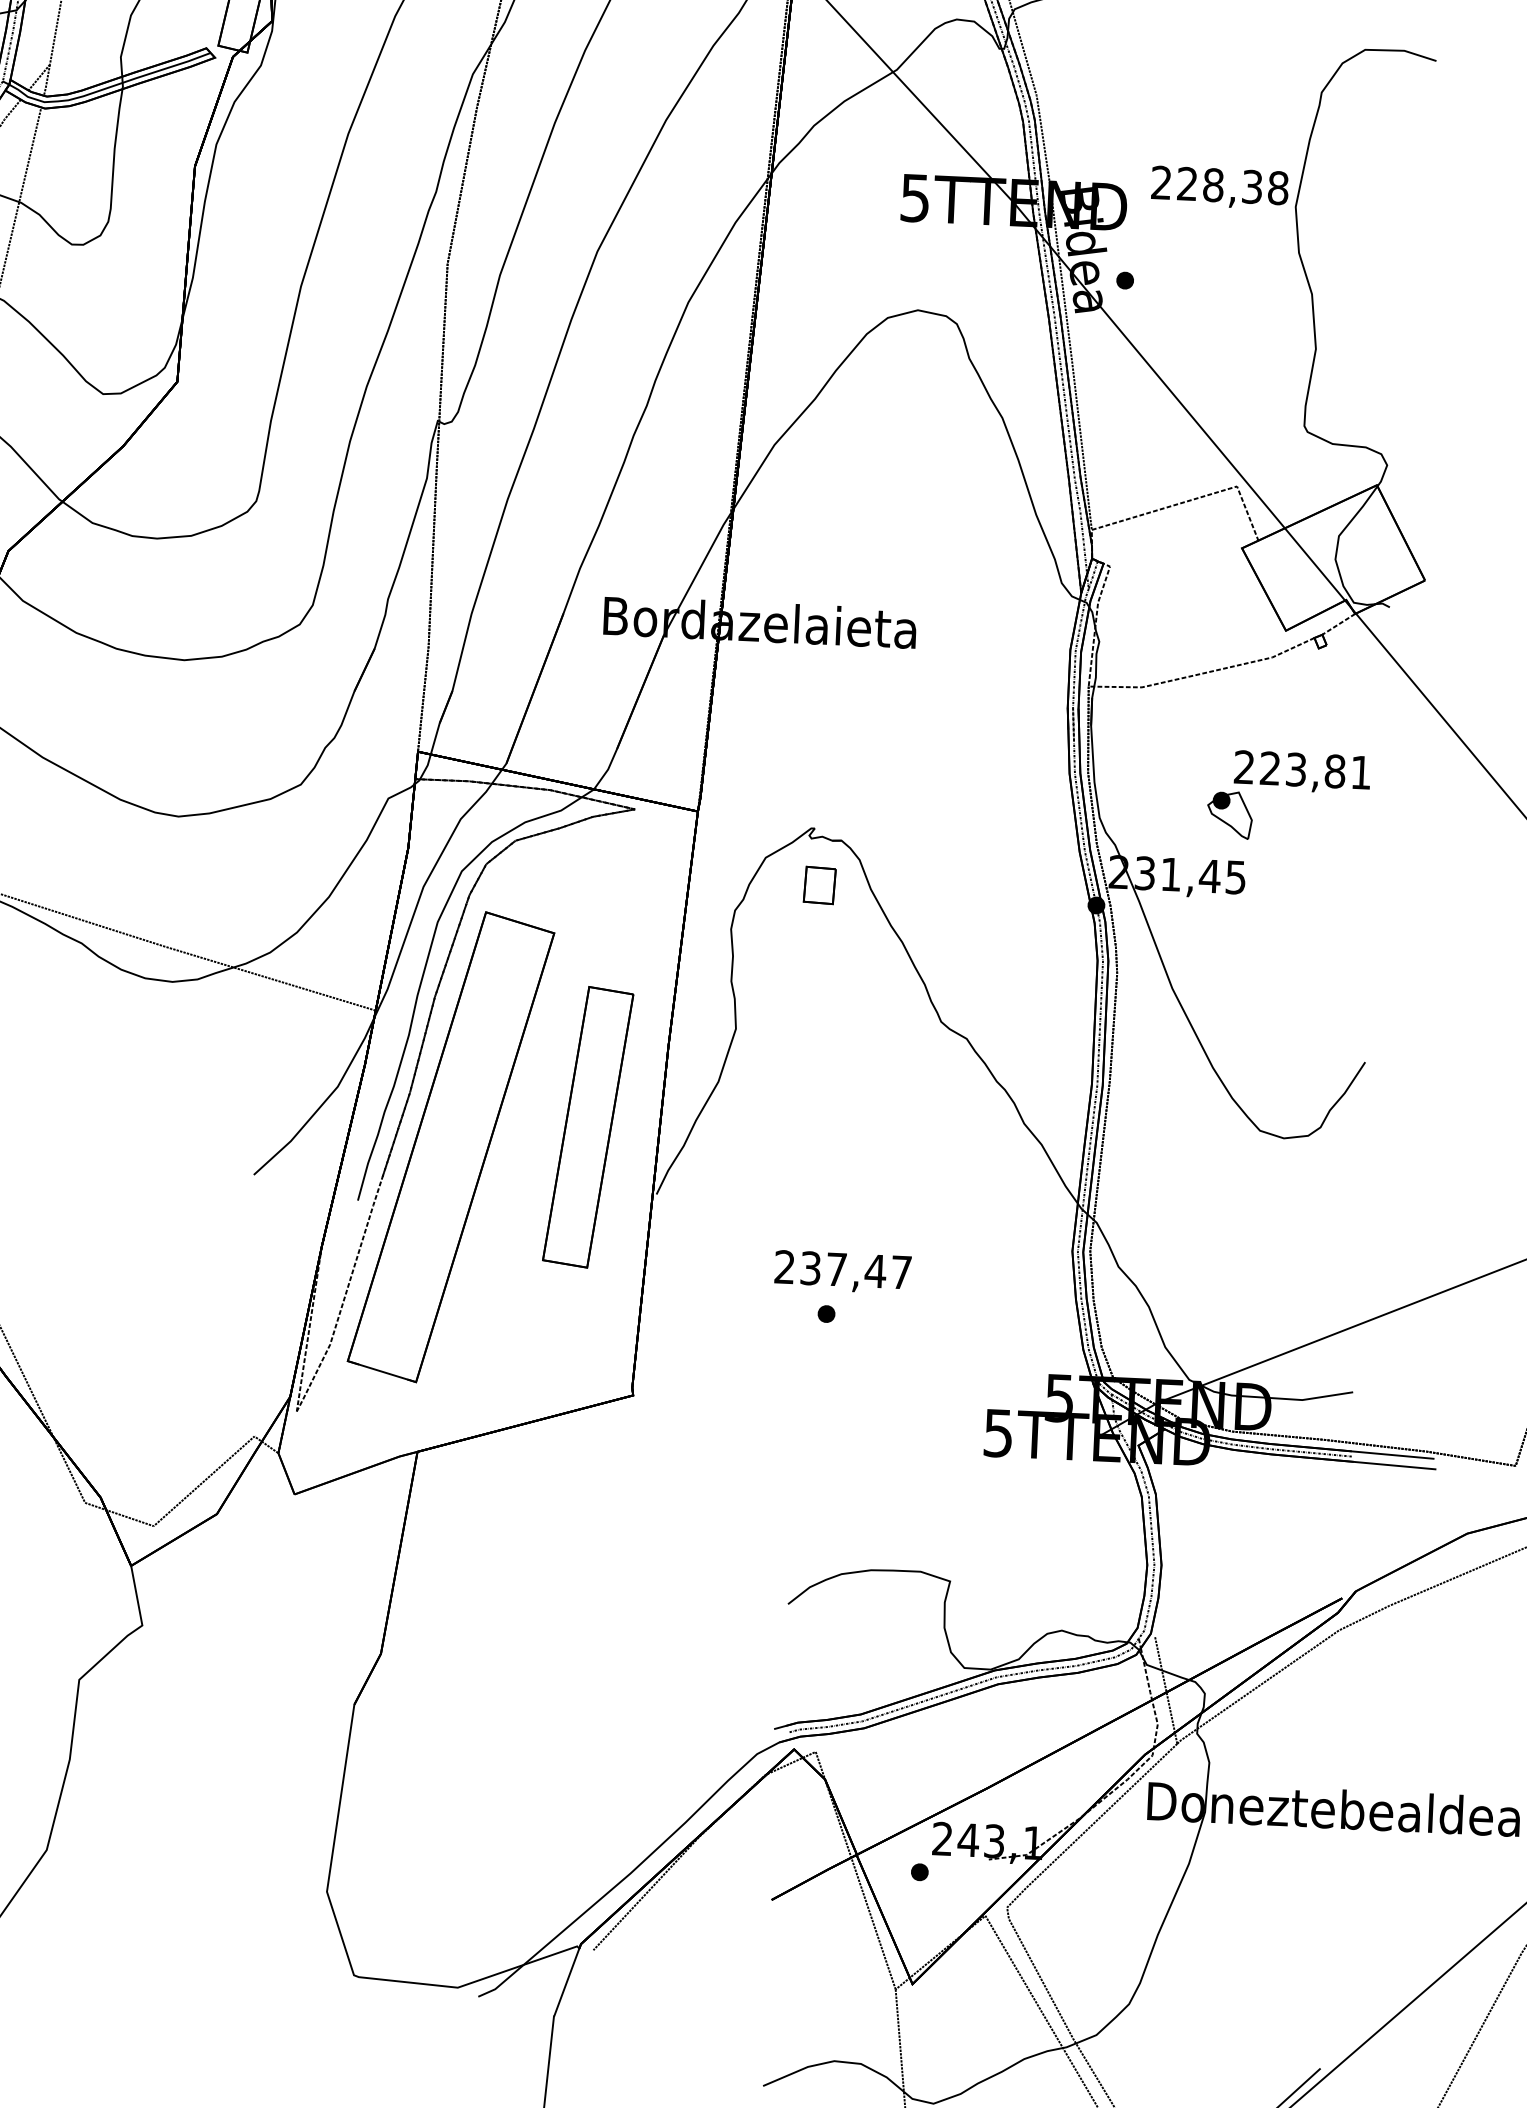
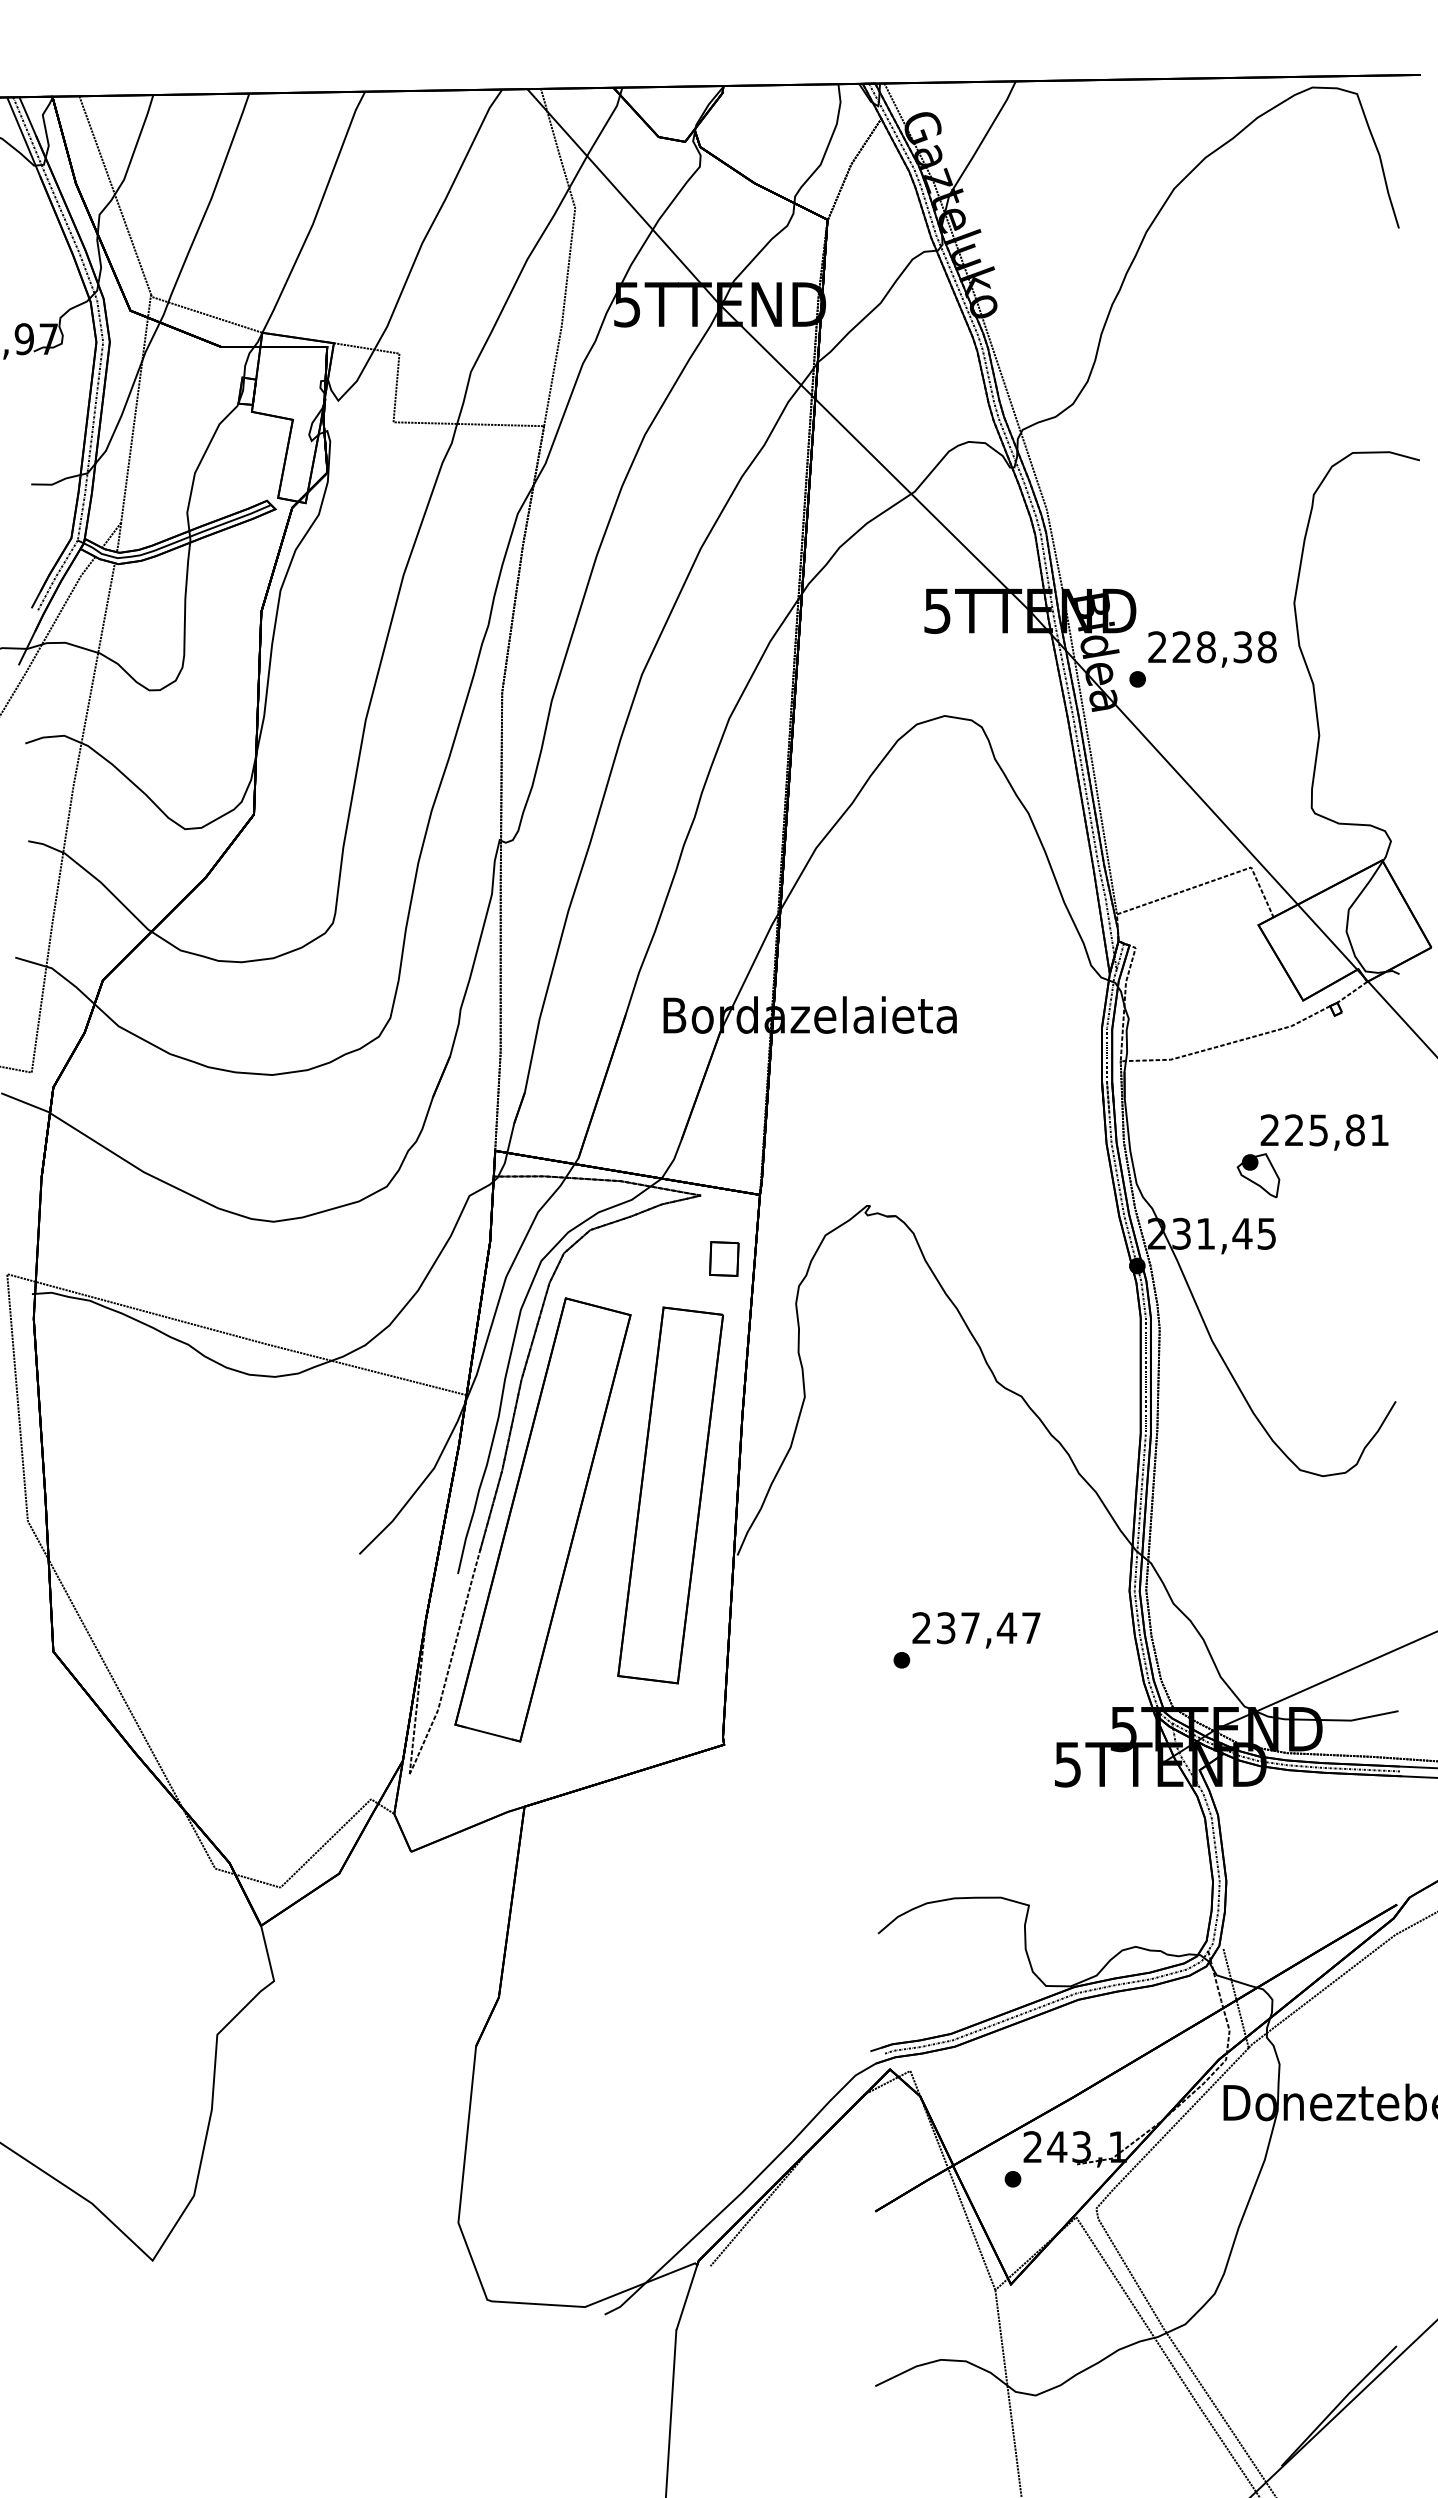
text: (1219, 187) -> (1212, 649), moved
text: (1296, 768) -> (1318, 1129), 223,81 -> 225,81
part: (820, 884) -> (724, 1258), moved
part: (588, 1127) -> (670, 1495), size x1.43
text: (843, 1272) -> (976, 1630), moved

